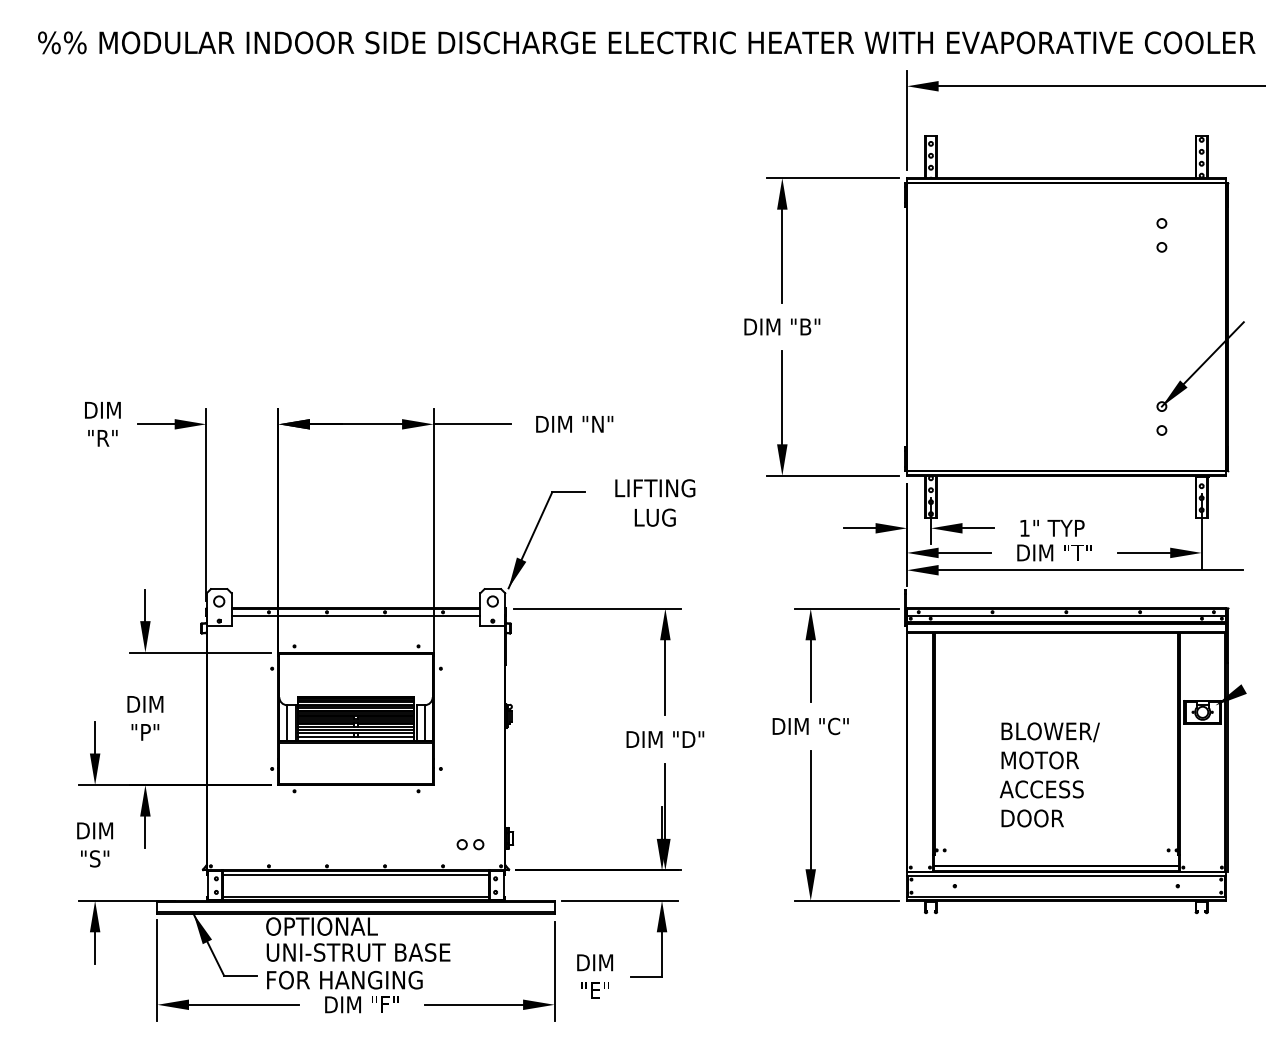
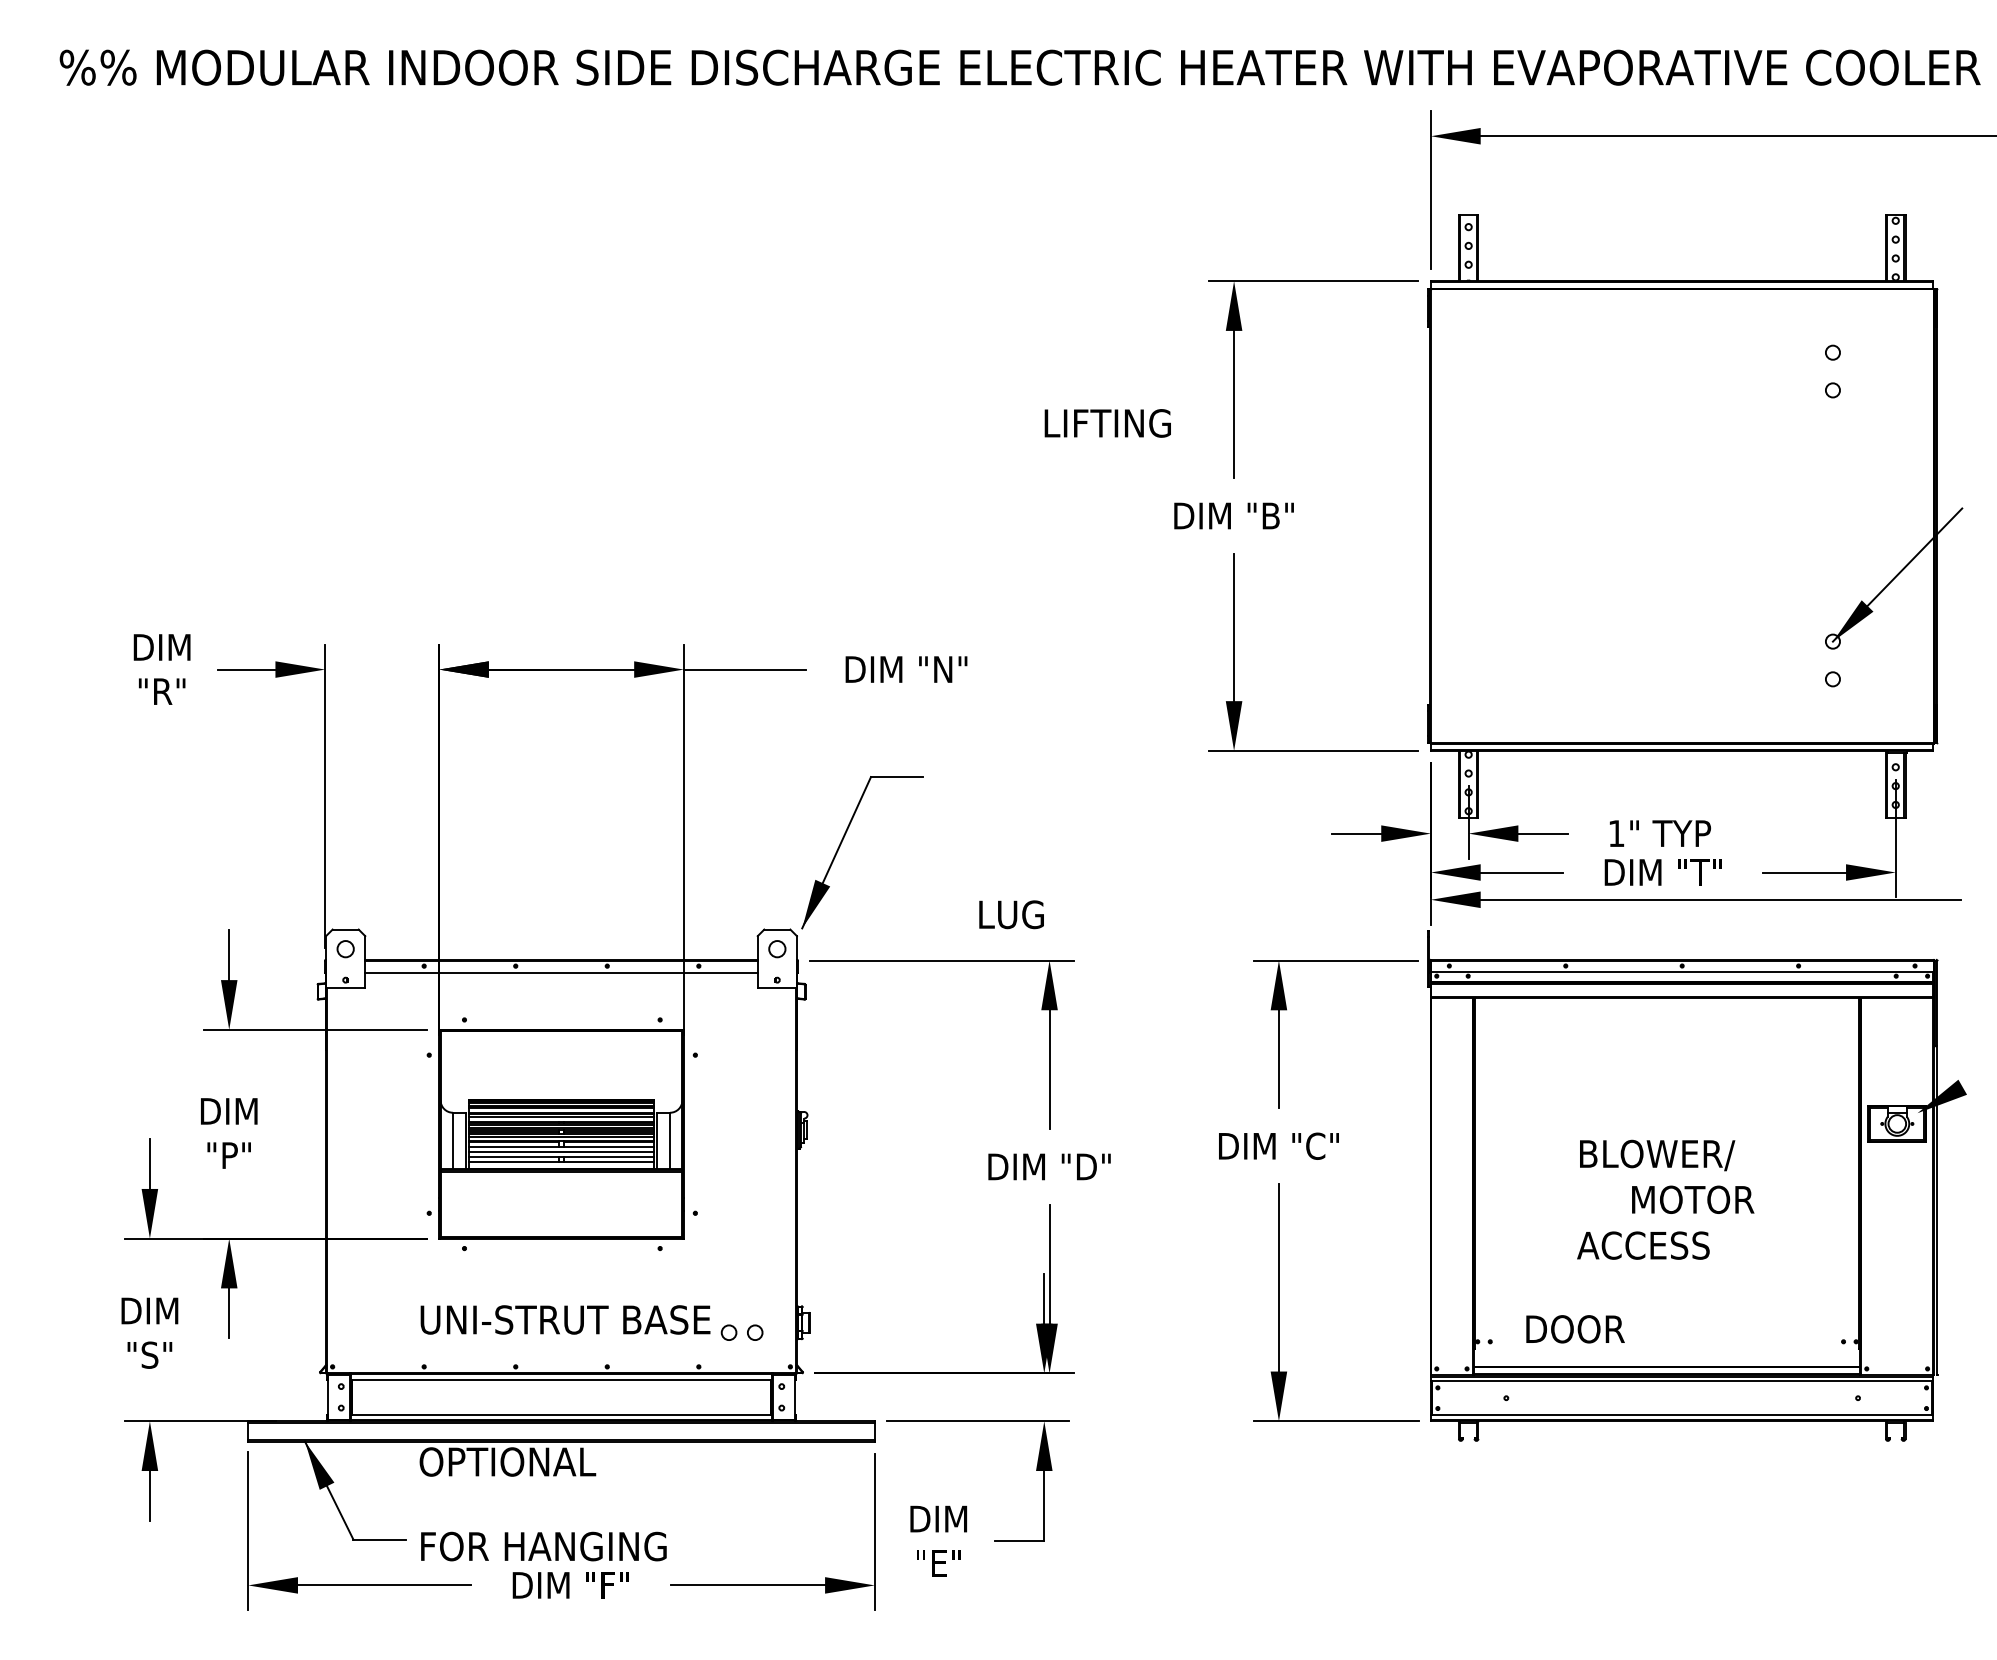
text: (655, 488) -> (1108, 423), moved
text: (654, 517) -> (1010, 914), moved
text: (1039, 760) -> (1691, 1199), moved
text: (1032, 818) -> (1575, 1329), moved
text: (358, 952) -> (565, 1319), moved

